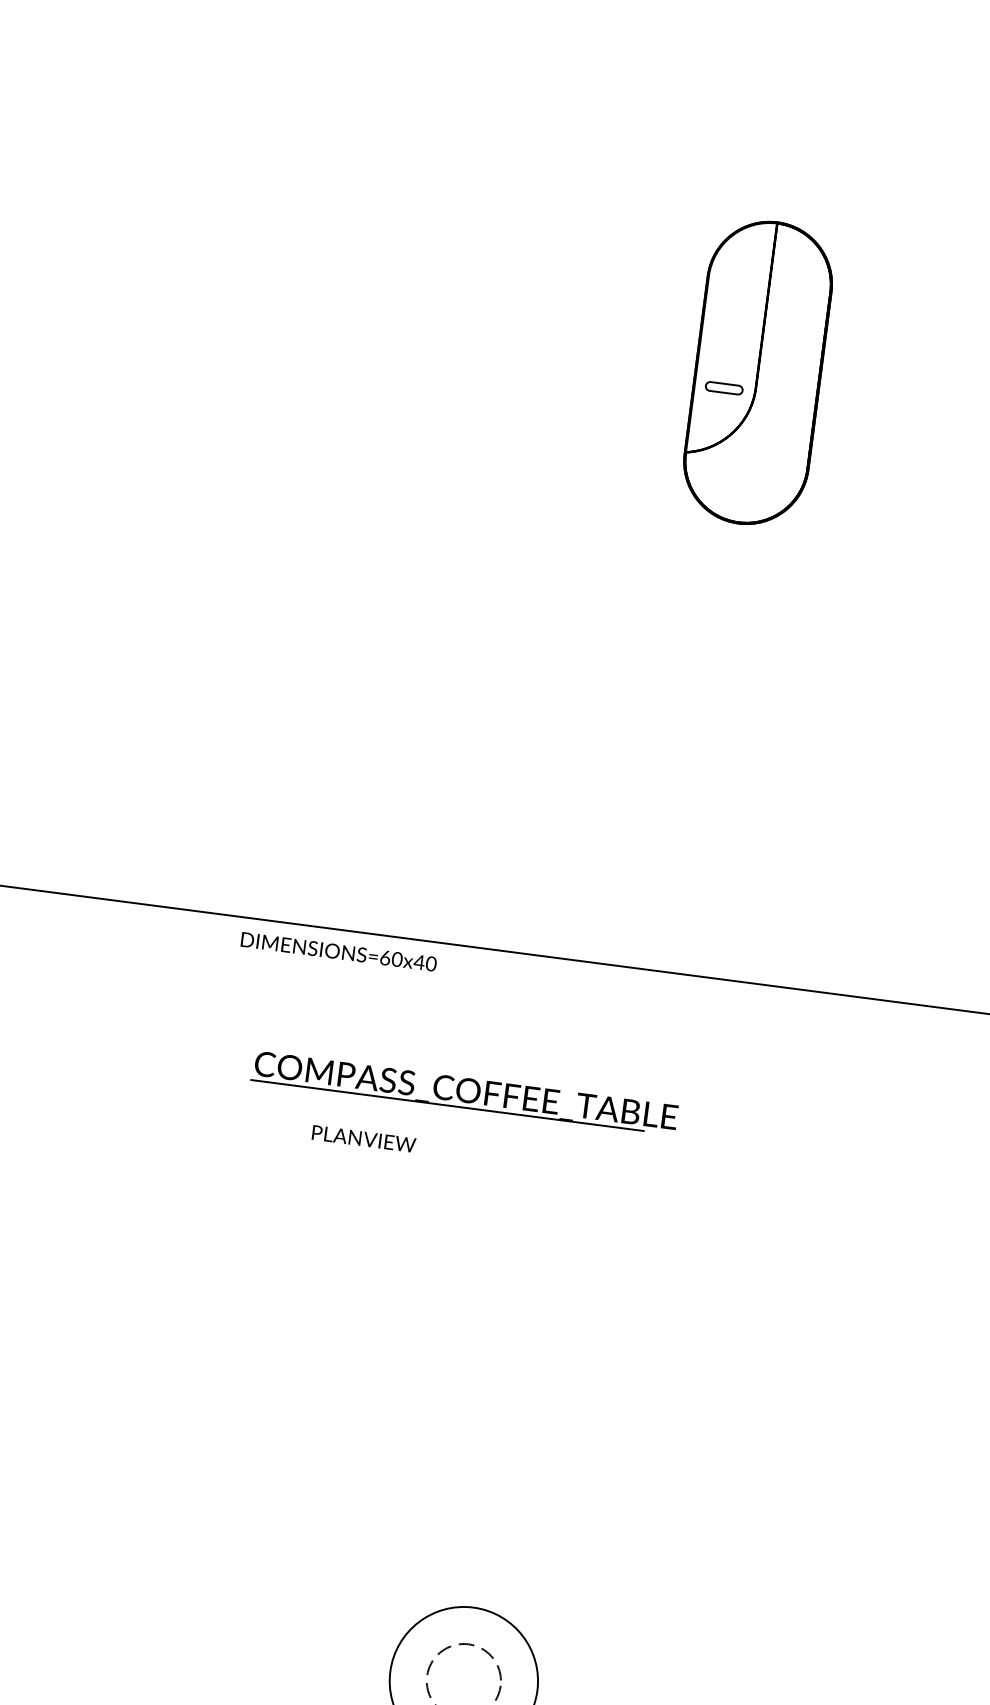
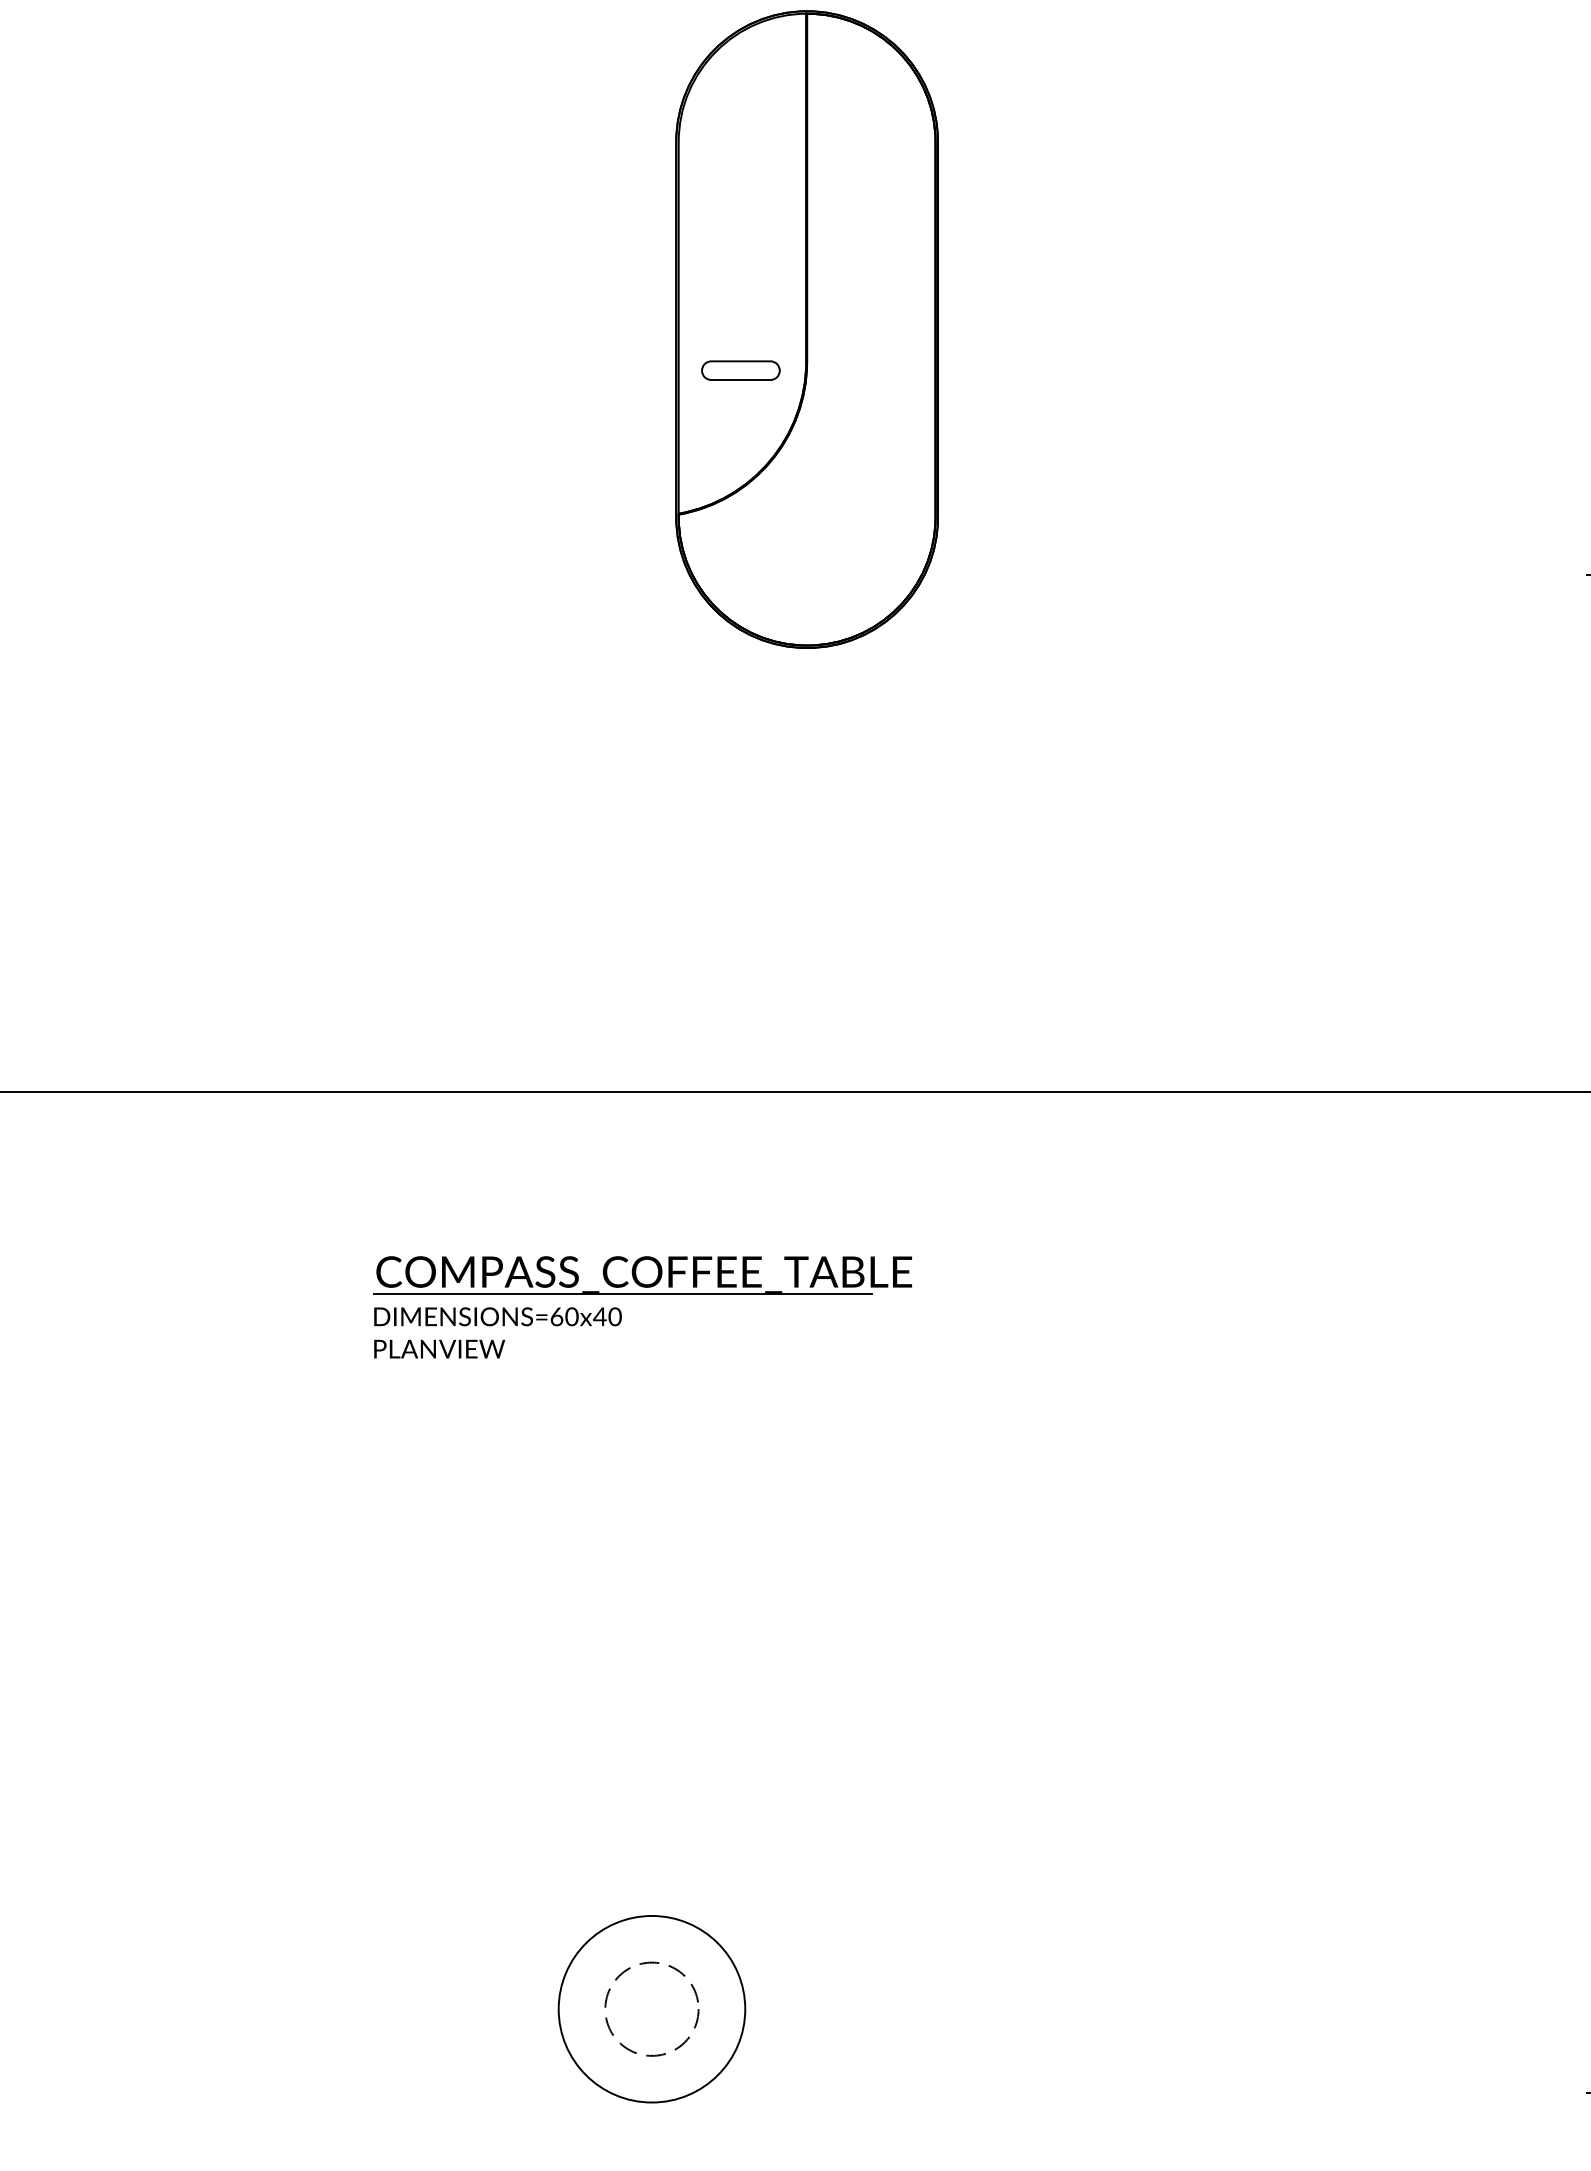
part: (757, 372) -> (806, 329), size x1.67
text: (338, 951) -> (497, 1316), moved
part: (464, 1093) -> (642, 1275), moved

